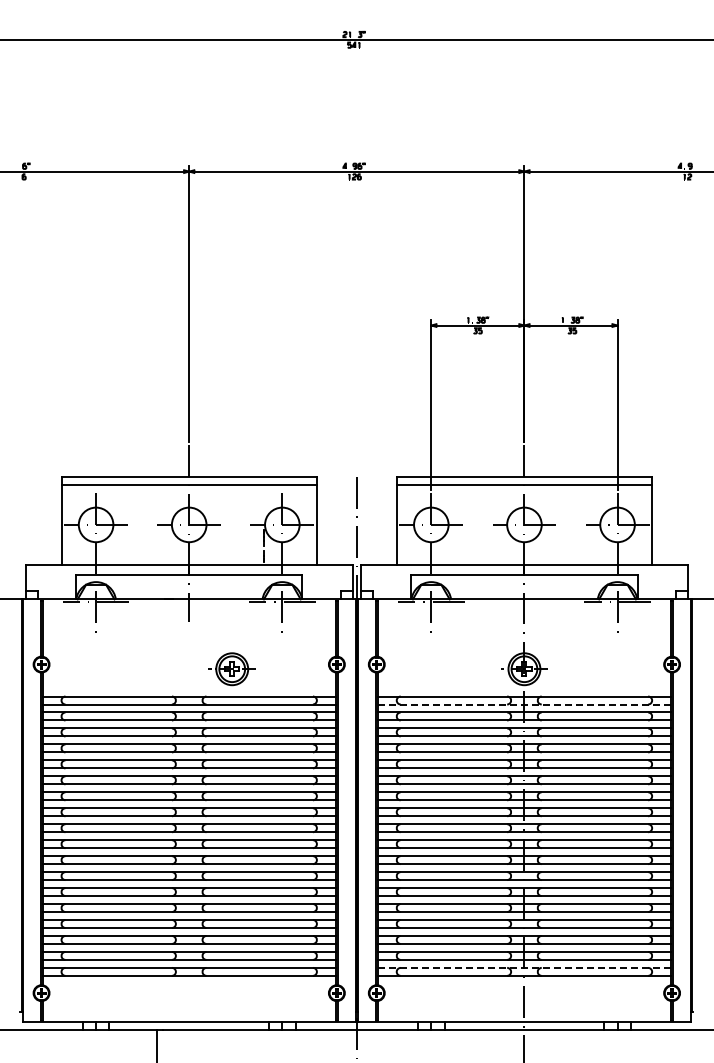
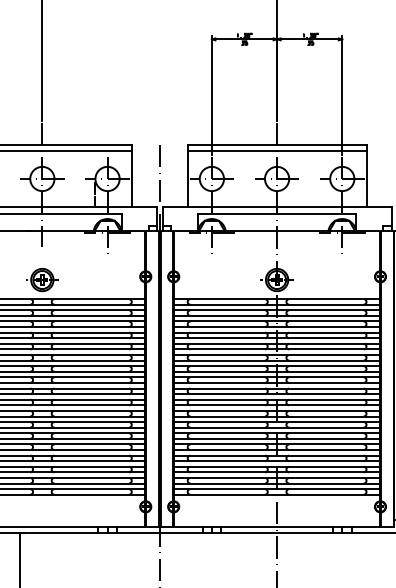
part: (231, 669) -> (41, 280), moved
line: (524, 704) -> (277, 304), dashed -> solid
line: (524, 967) -> (277, 488), dashed -> solid

